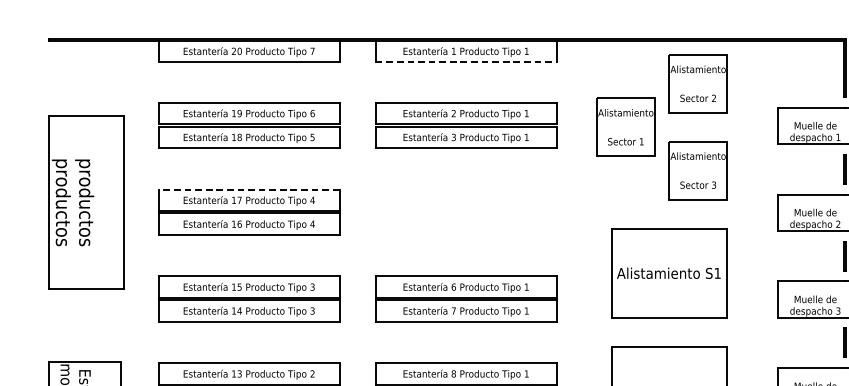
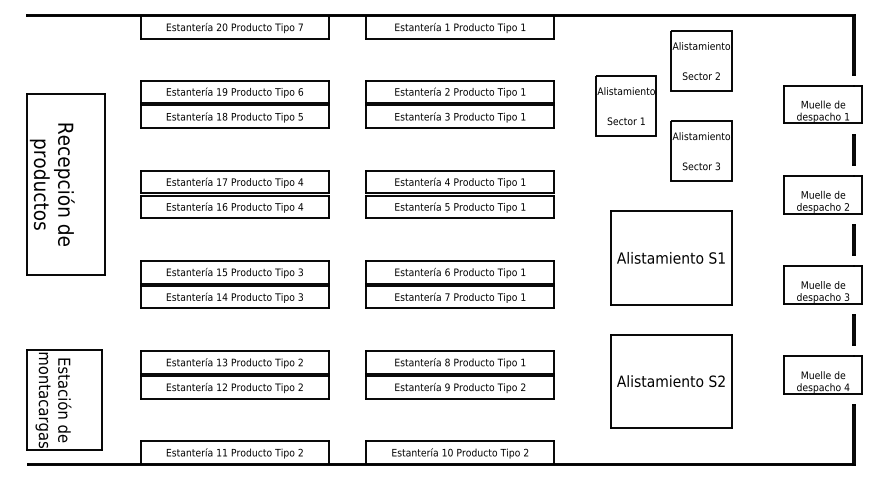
line: (466, 62) -> (460, 38), dashed -> solid
line: (248, 189) -> (234, 170), dashed -> solid
text: (85, 202) -> (64, 184), productos -> Recepción de
part: (465, 212) -> (459, 194), added

